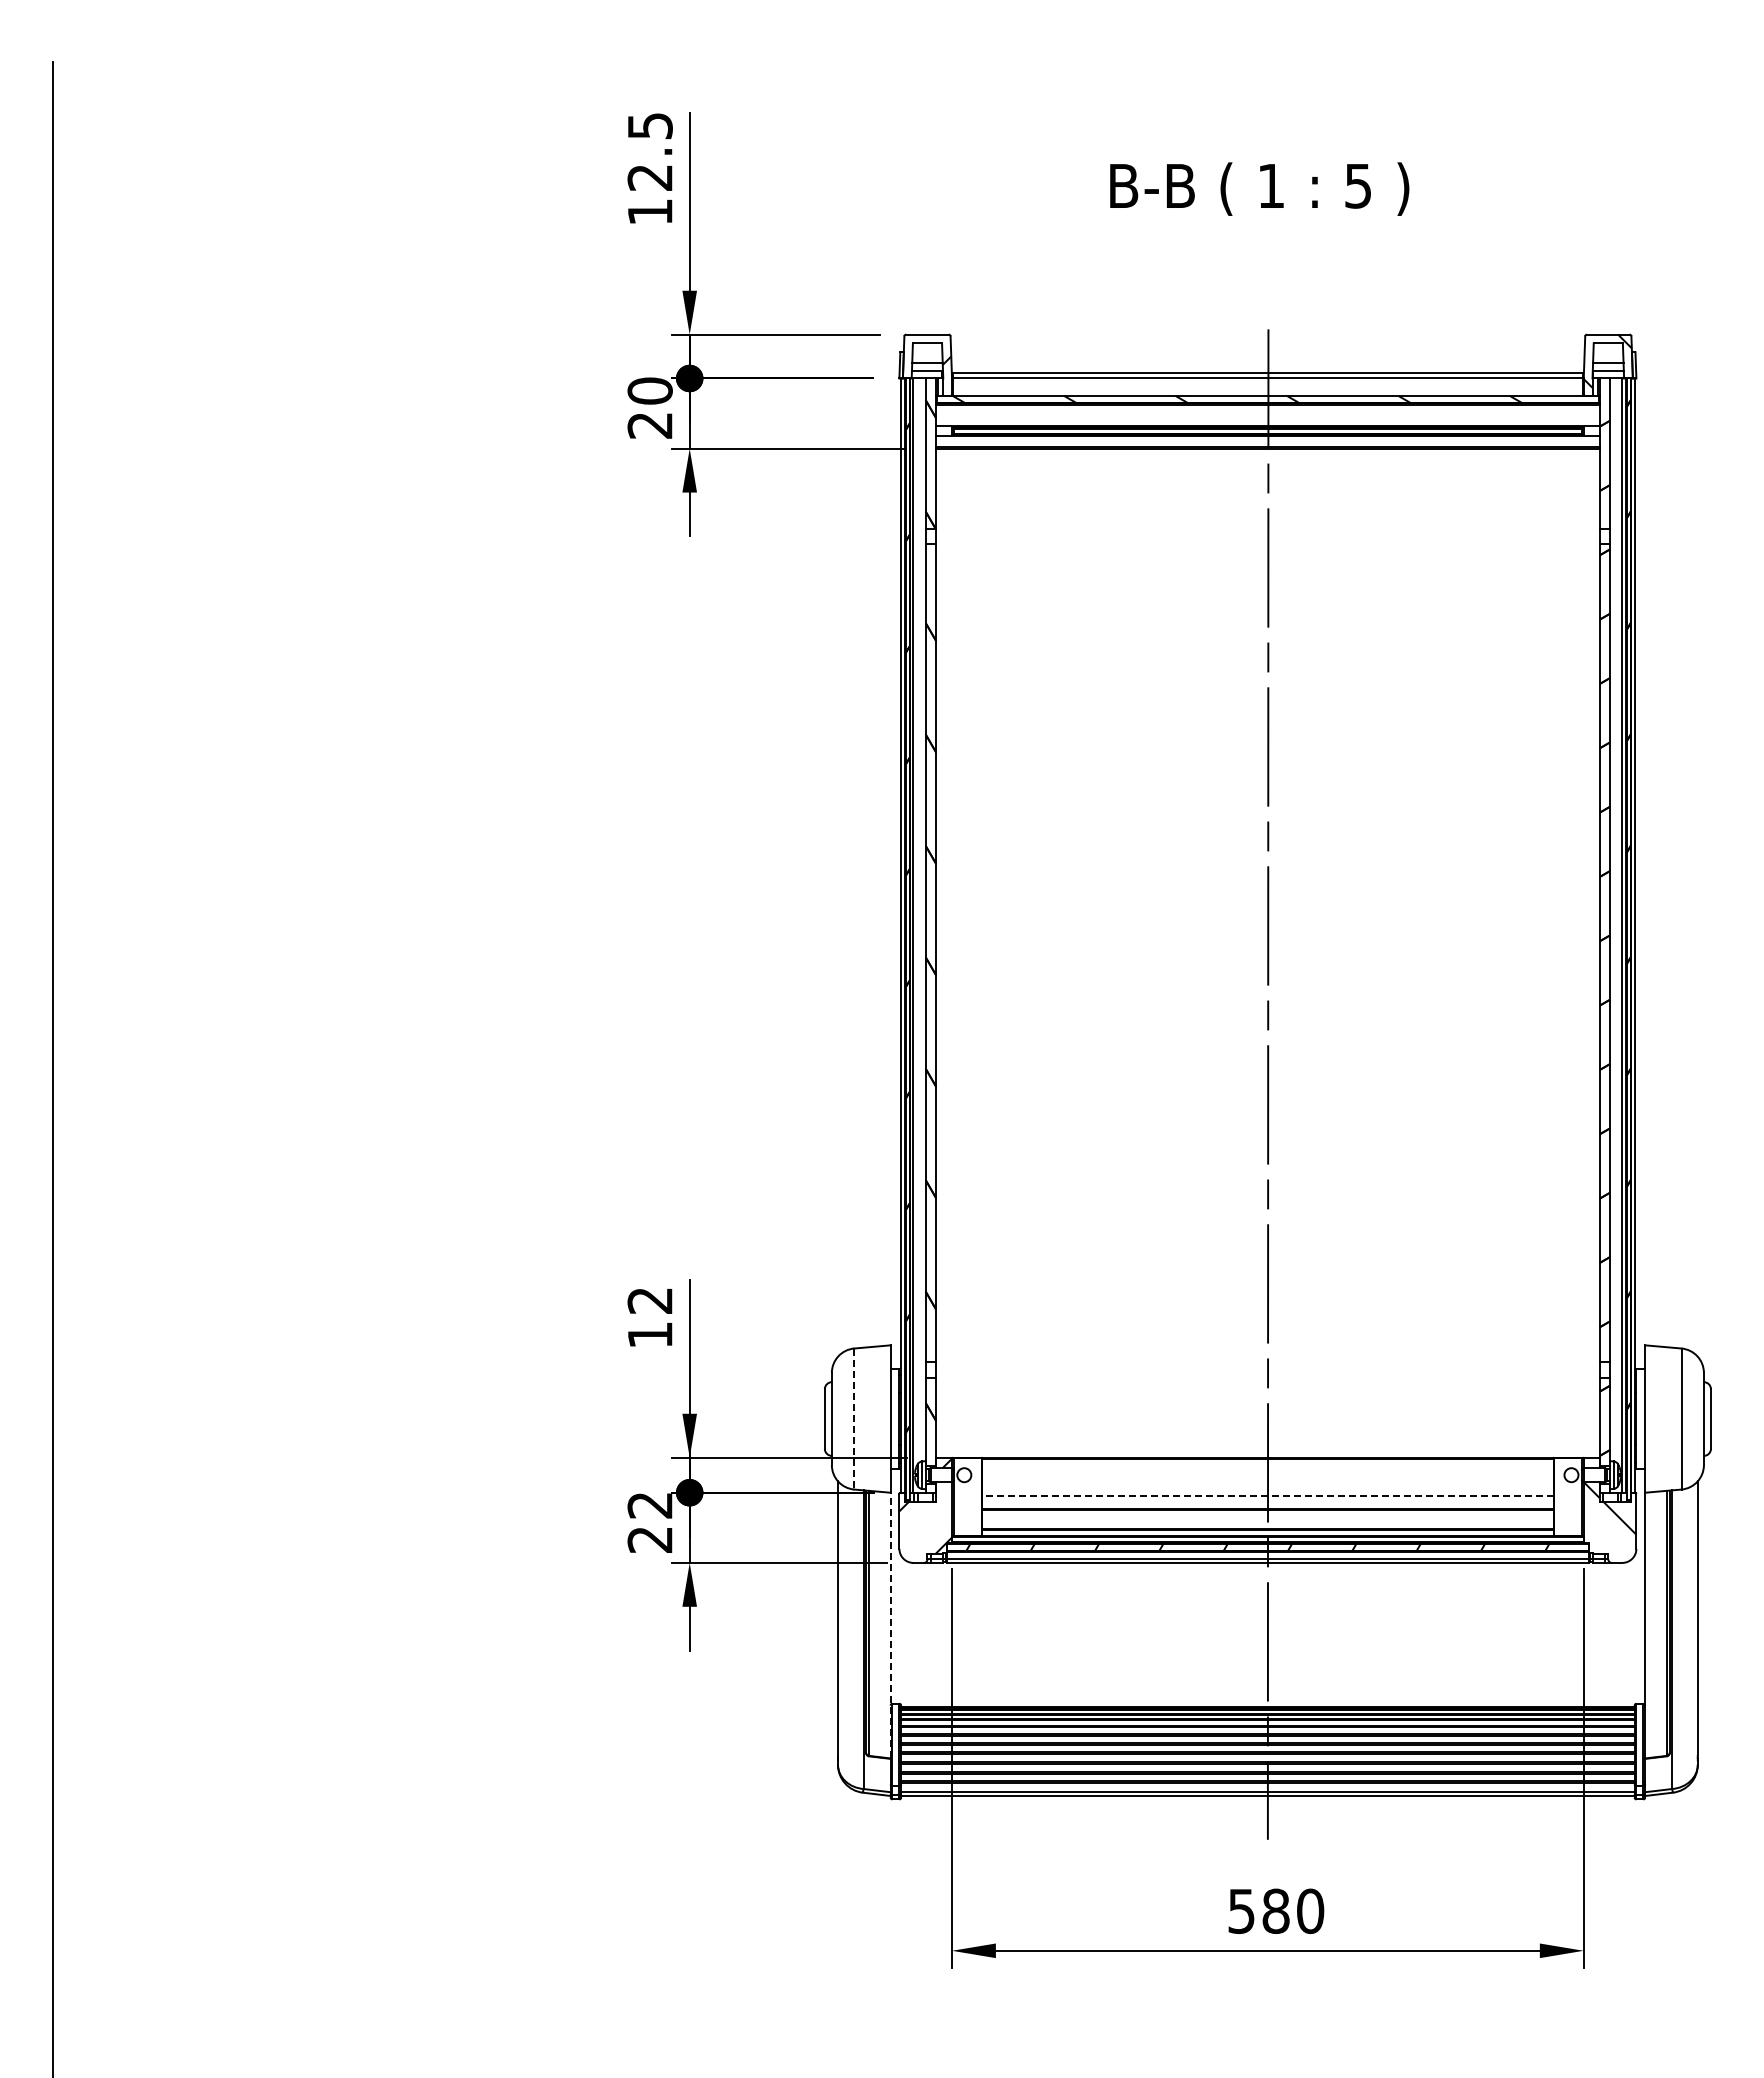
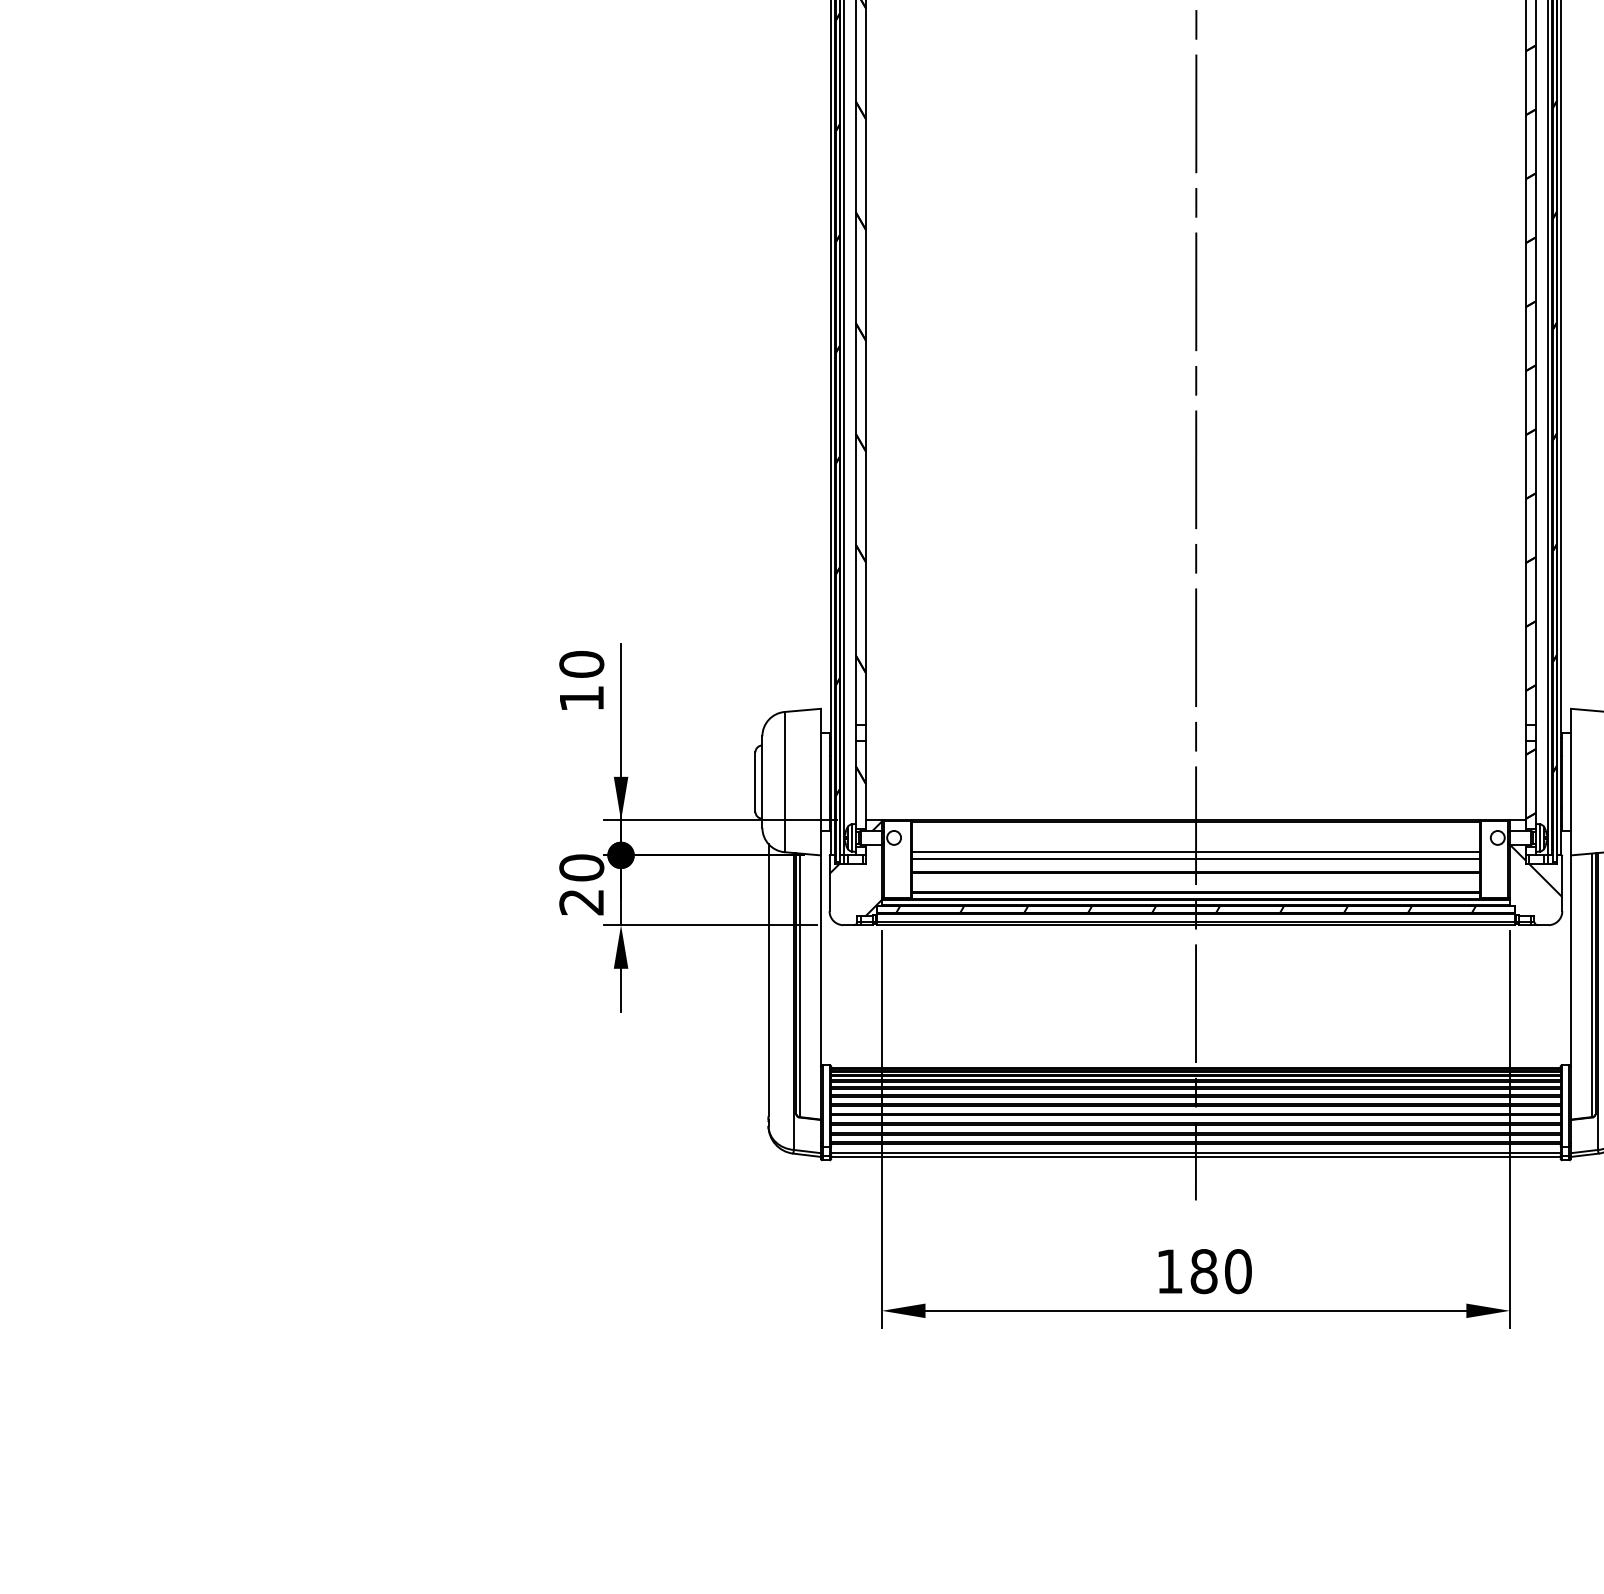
text: (649, 1300) -> (581, 664), 12 -> 10
line: (854, 1419) -> (784, 782), dashed -> solid
line: (1267, 1489) -> (1195, 852), added
line: (1267, 1496) -> (1195, 859), dashed -> solid
text: (649, 1504) -> (581, 867), 22 -> 20
line: (890, 1625) -> (820, 987), dashed -> solid
text: (1241, 1911) -> (1169, 1271), 580 -> 180

